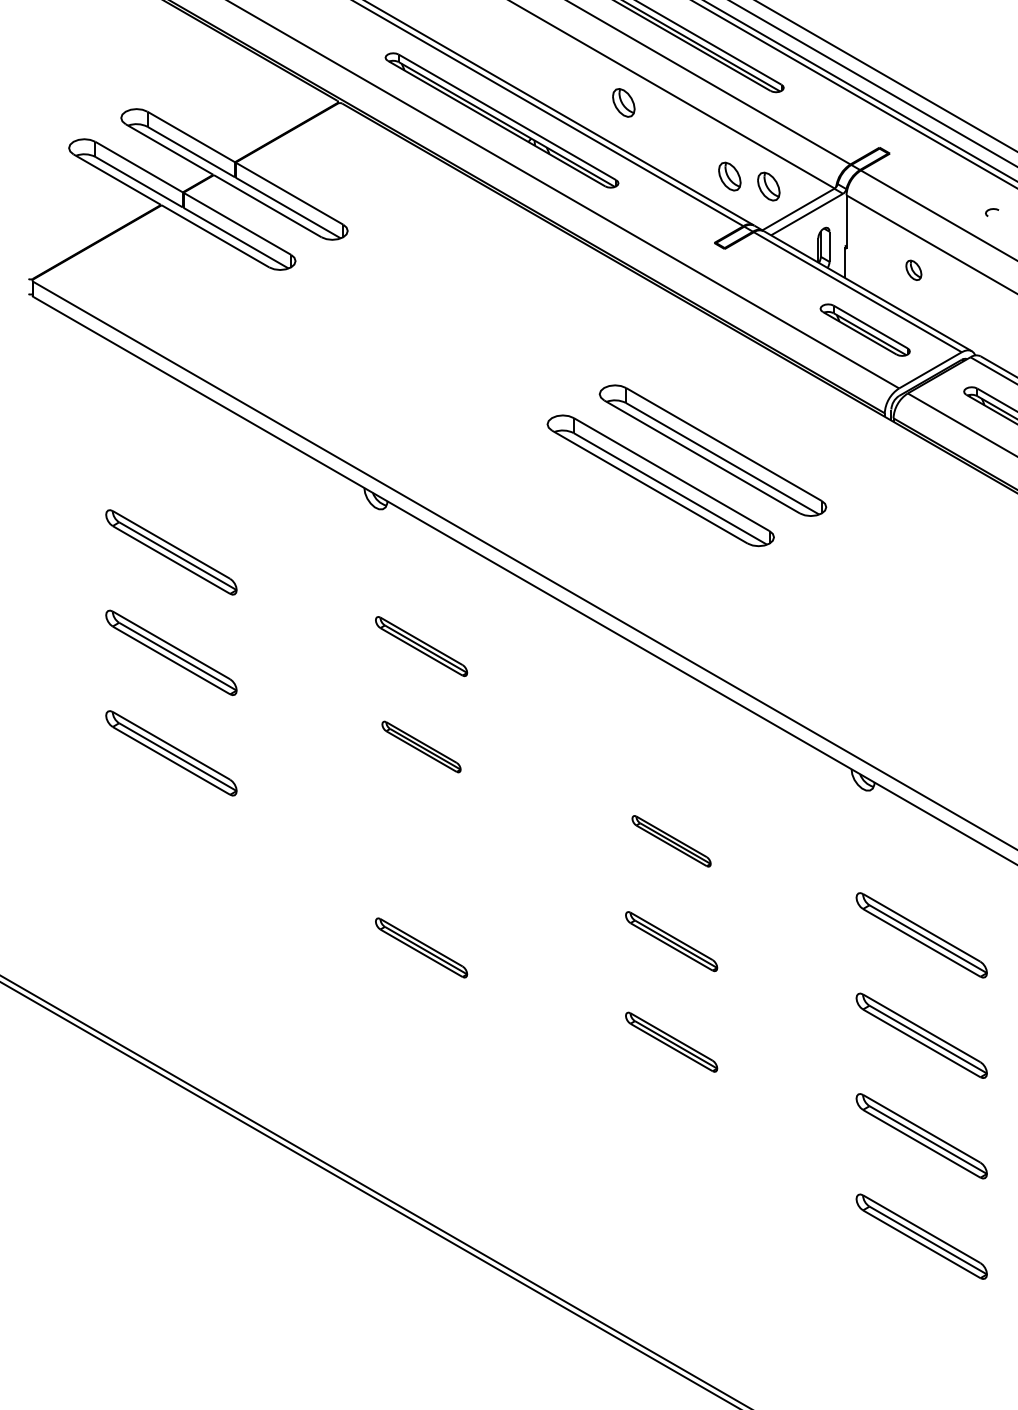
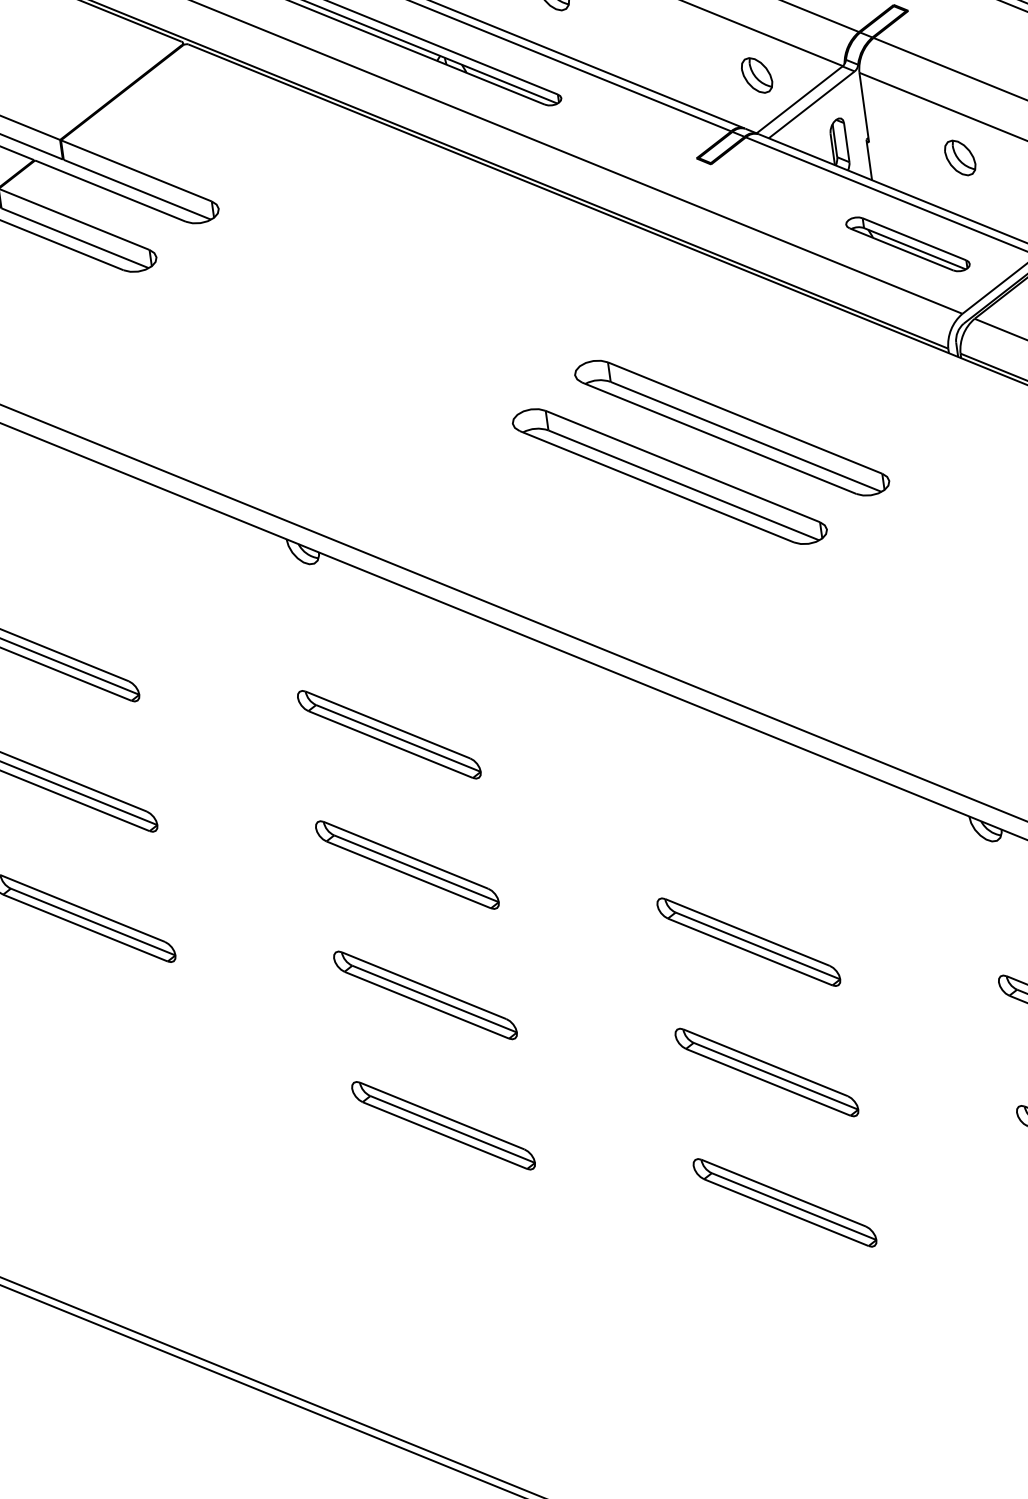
part: (729, 176) -> (704, 69), removed
part: (913, 270) -> (959, 158), size x1.43
part: (421, 646) -> (389, 734), size x1.43
part: (421, 746) -> (407, 864), size x1.67
part: (671, 841) -> (748, 942), size x1.67
part: (421, 847) -> (425, 995), added
part: (671, 941) -> (766, 1072), size x1.43
part: (421, 947) -> (443, 1125), size x1.43
part: (671, 1042) -> (784, 1203), size x1.43

